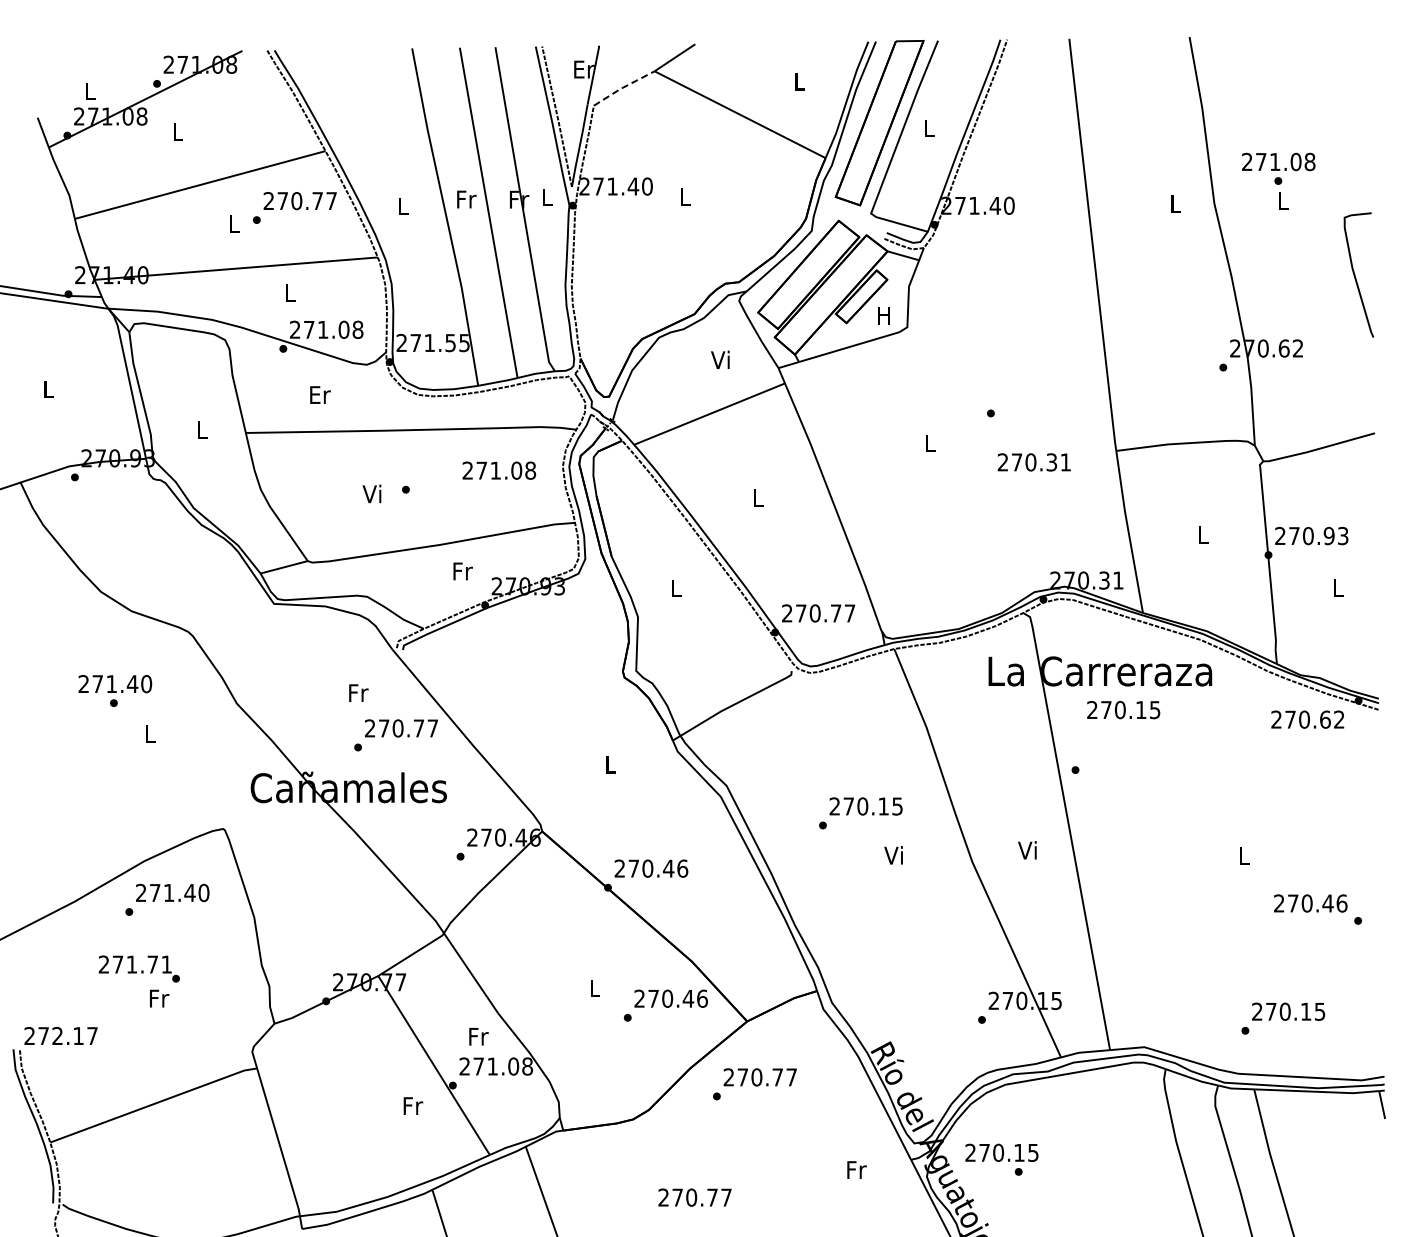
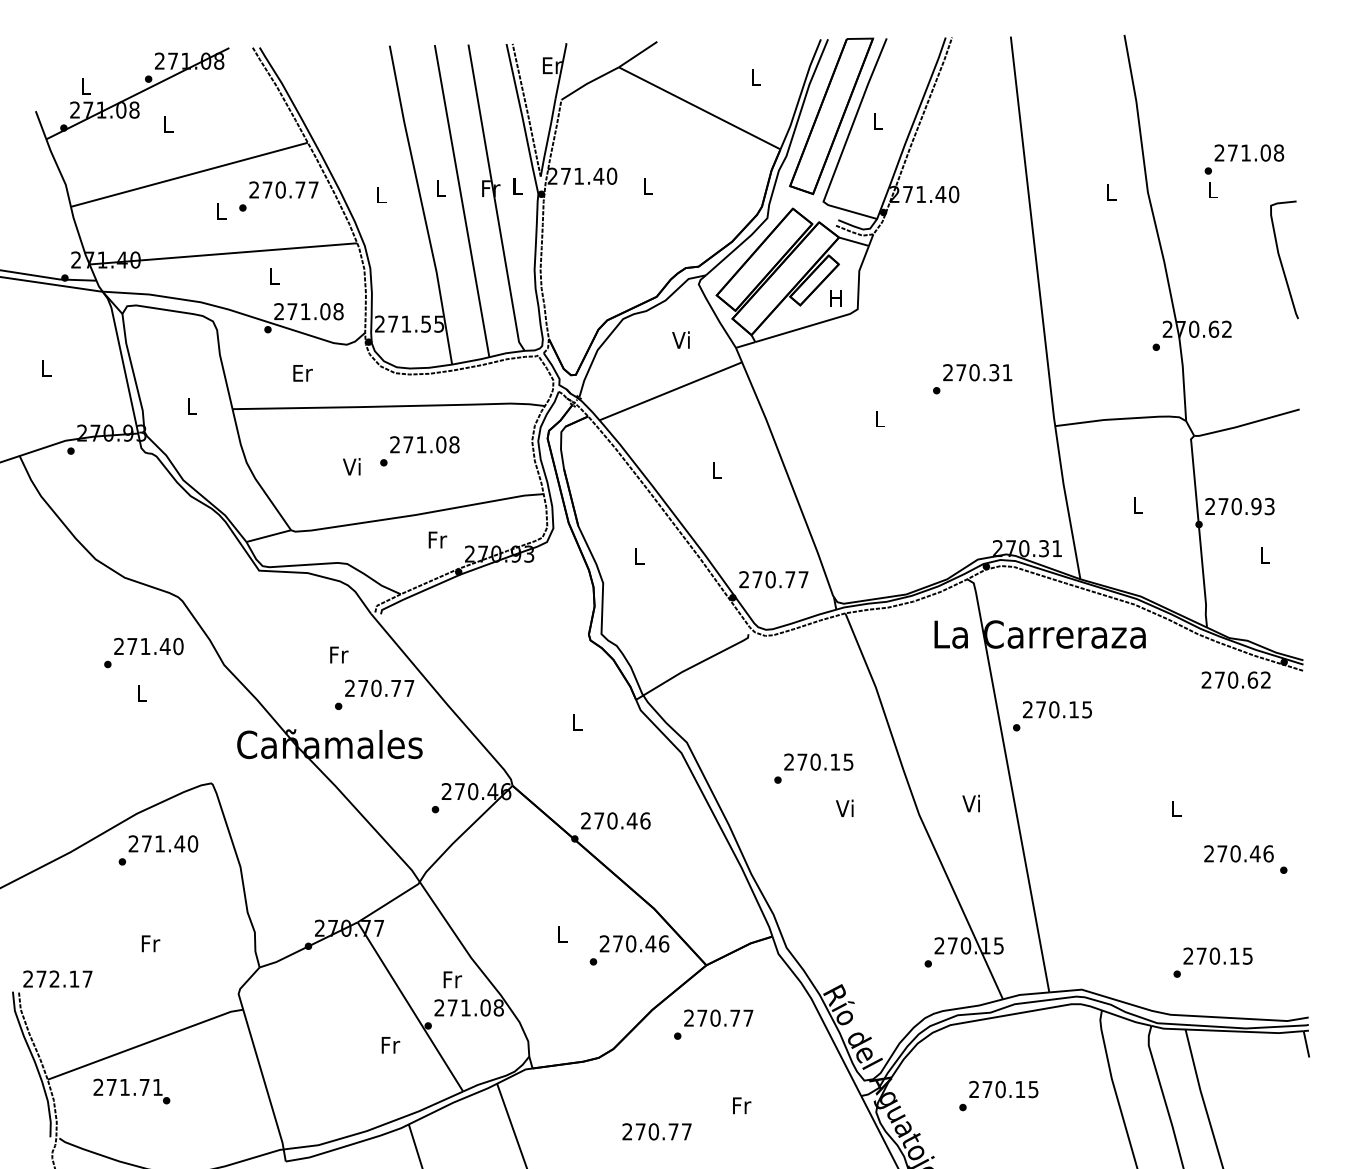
line: (623, 87) -> (589, 82), dashed -> solid
text: (1278, 161) -> (1249, 152), moved
text: (466, 199) -> (441, 188), Fr -> L
text: (1033, 462) -> (976, 372), moved
text: (499, 470) -> (425, 444), moved
text: (115, 684) -> (149, 646), moved
text: (1123, 710) -> (1057, 710), moved
text: (138, 968) -> (131, 1091), moved
text: (1001, 1152) -> (1003, 1089), moved
text: (856, 1169) -> (741, 1105), moved

